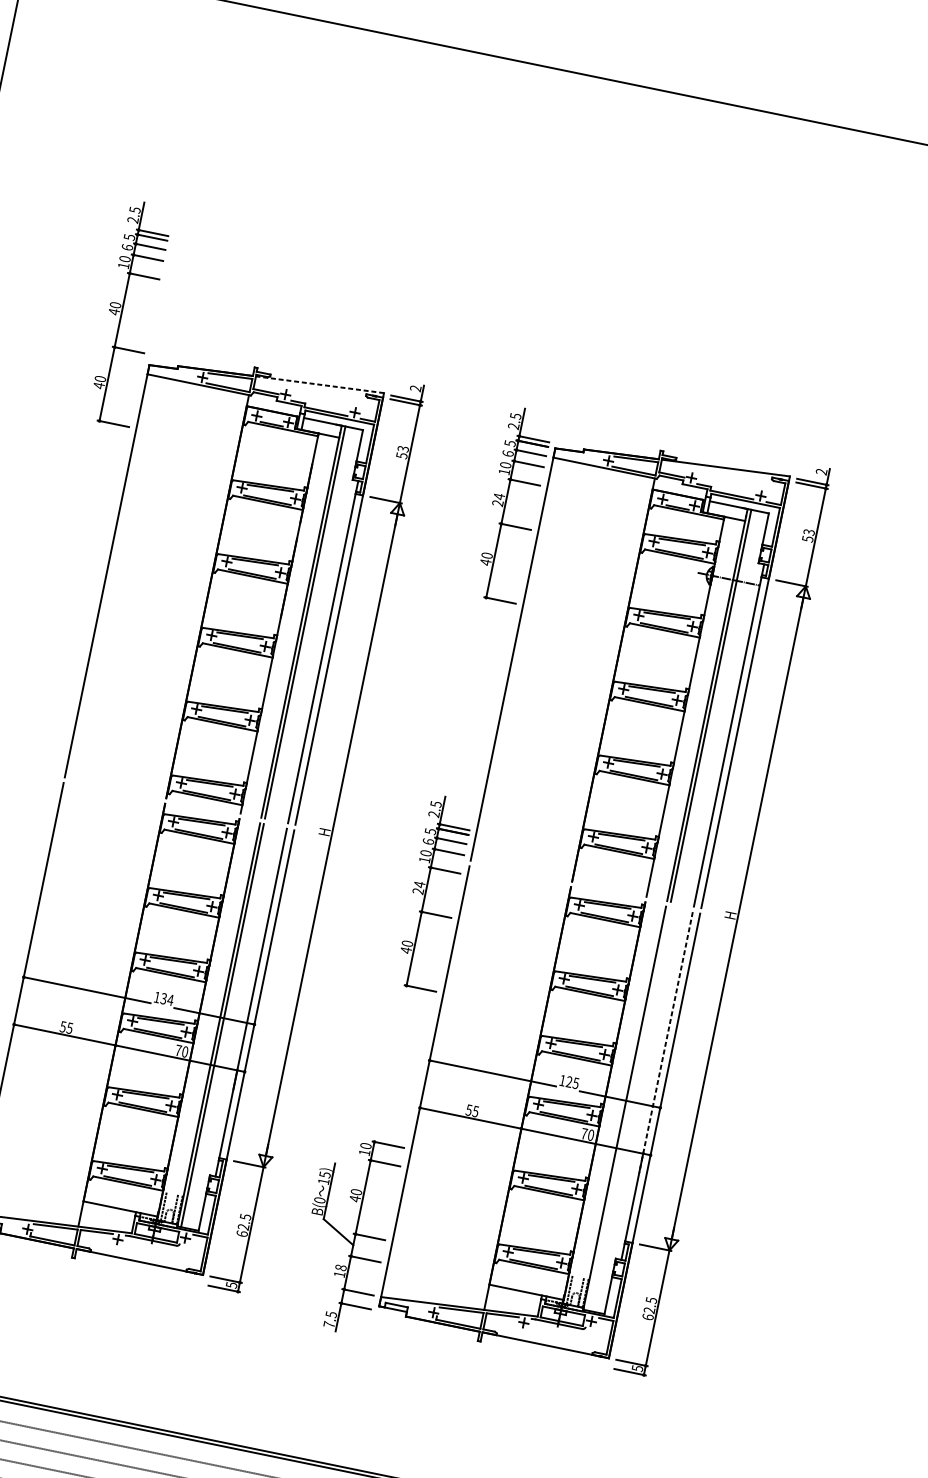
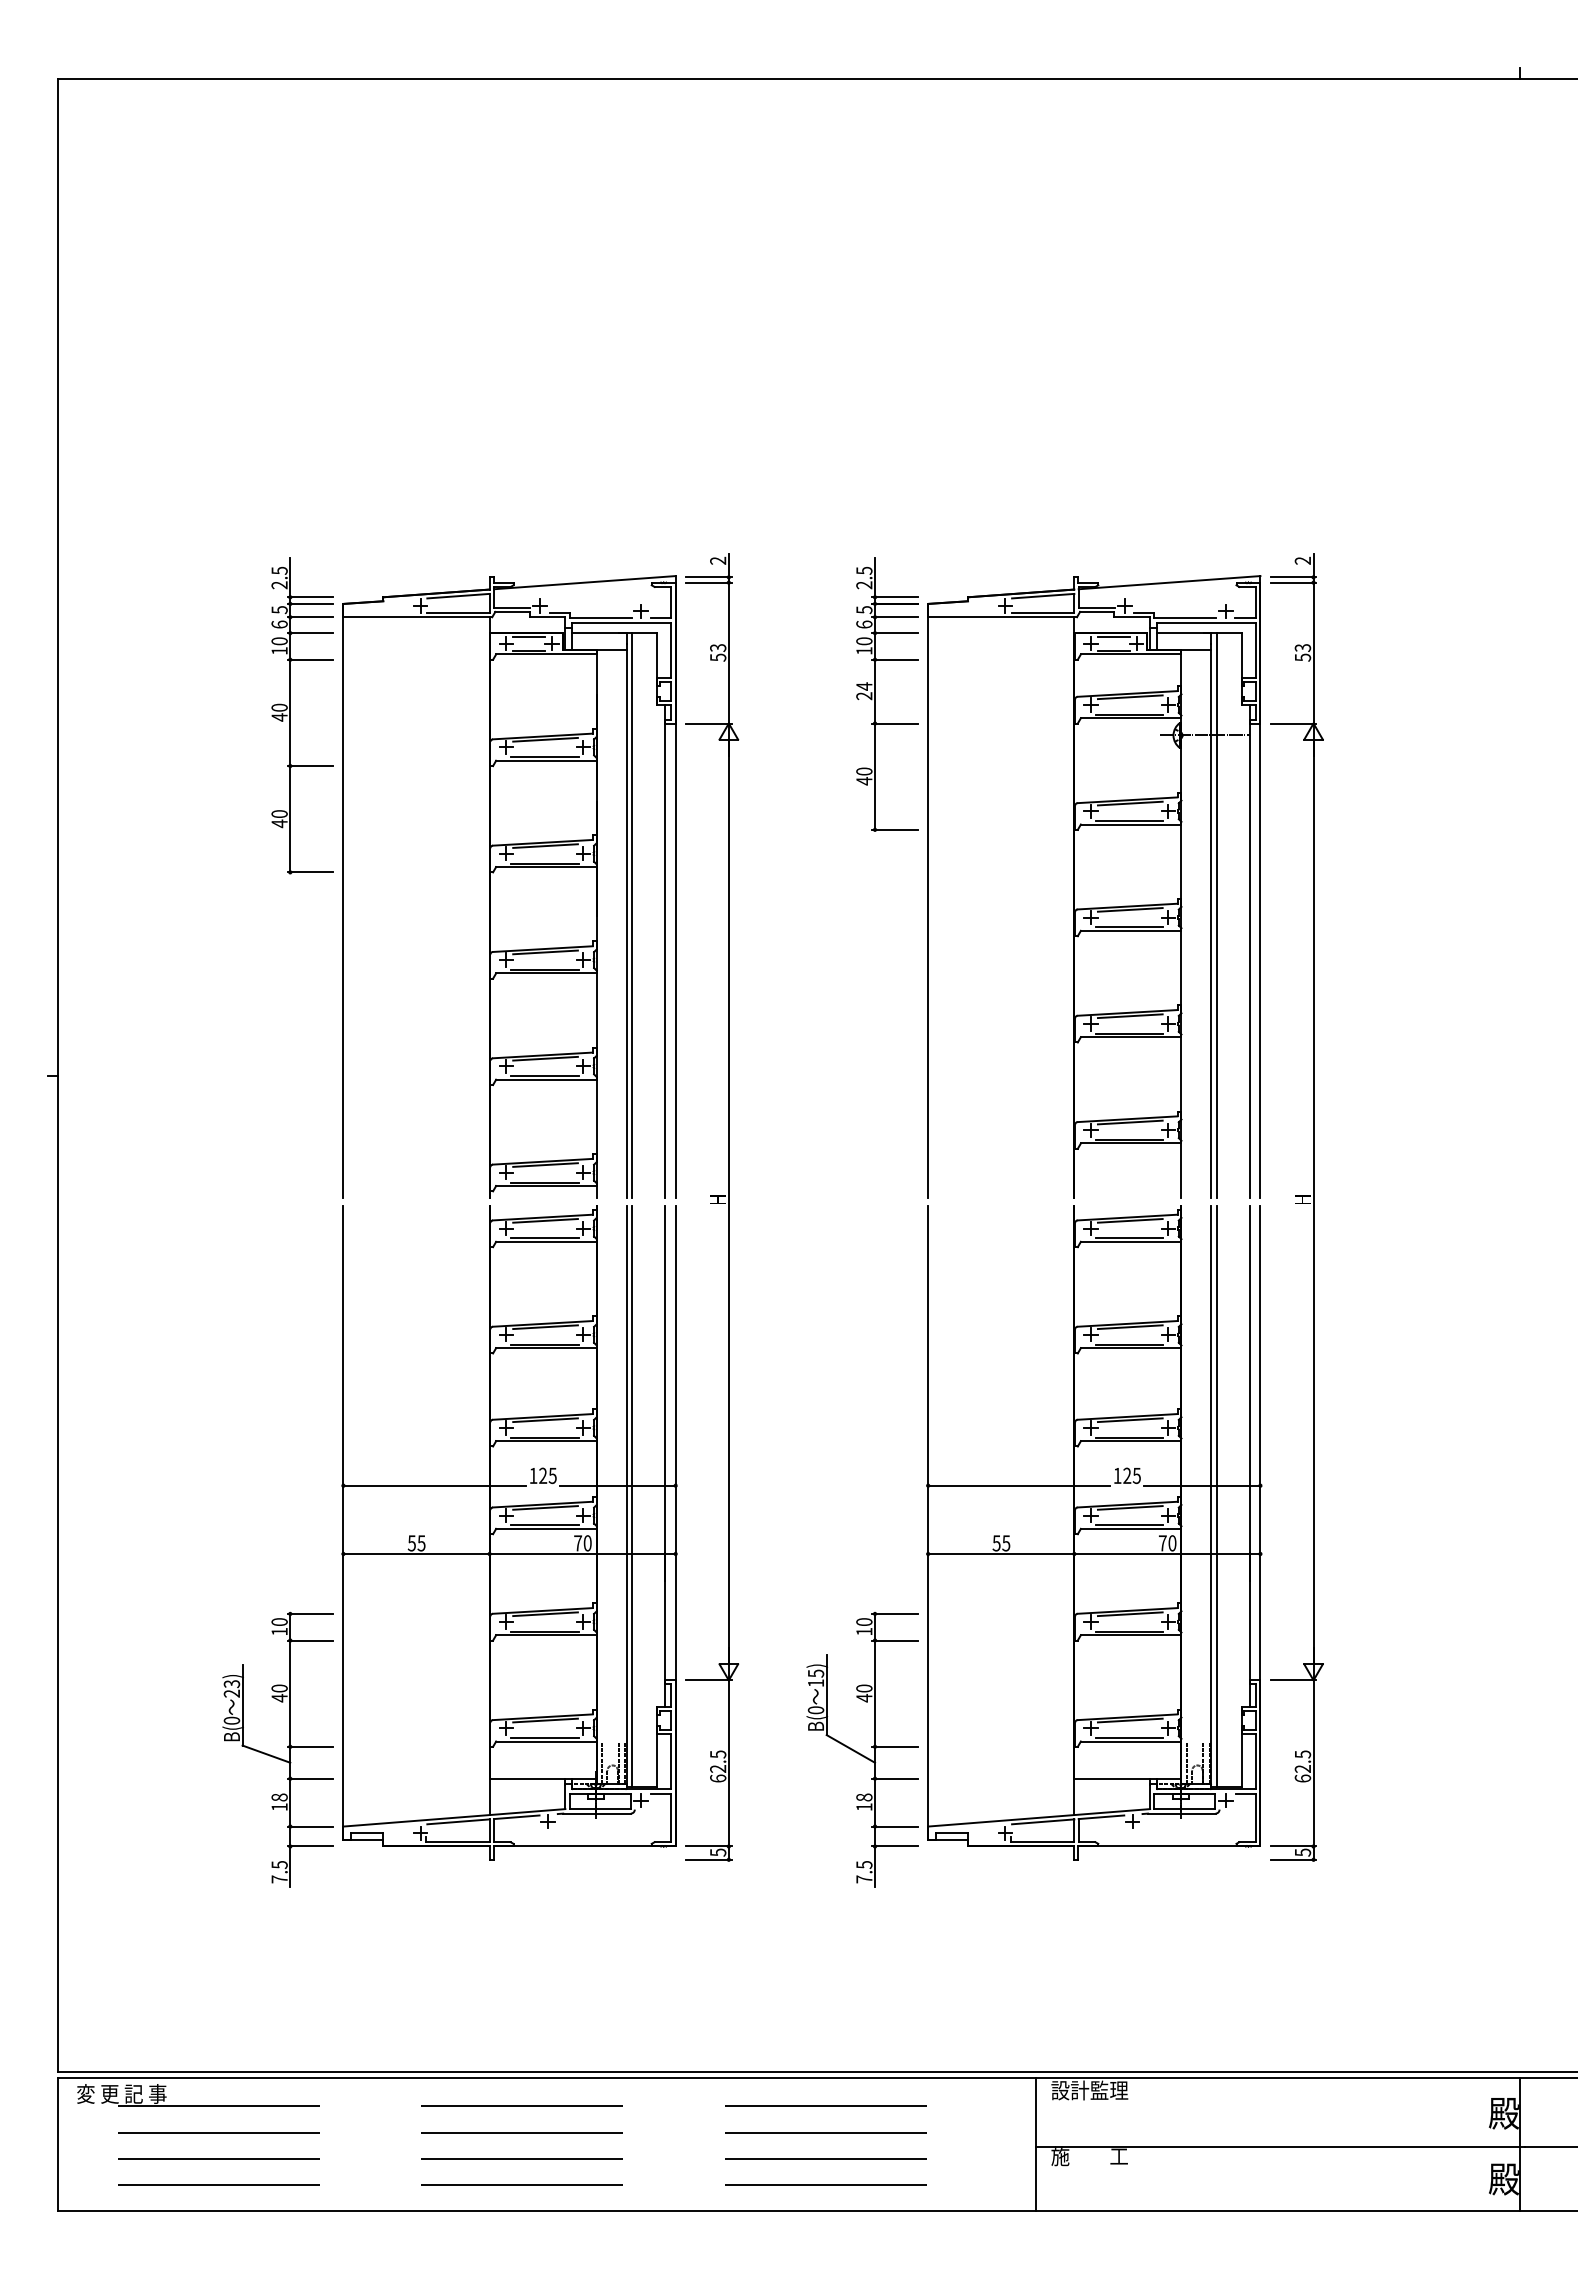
part: (122, 312) -> (290, 715), moved
line: (319, 384) -> (584, 582), dashed -> solid
line: (273, 414) -> (529, 636), added
line: (679, 497) -> (1113, 636), added
part: (426, 891) -> (875, 1253), removed
text: (167, 1000) -> (548, 1476), 134 -> 125
line: (665, 1042) -> (1249, 1393), dashed -> solid
line: (628, 1108) -> (1216, 1495), added

